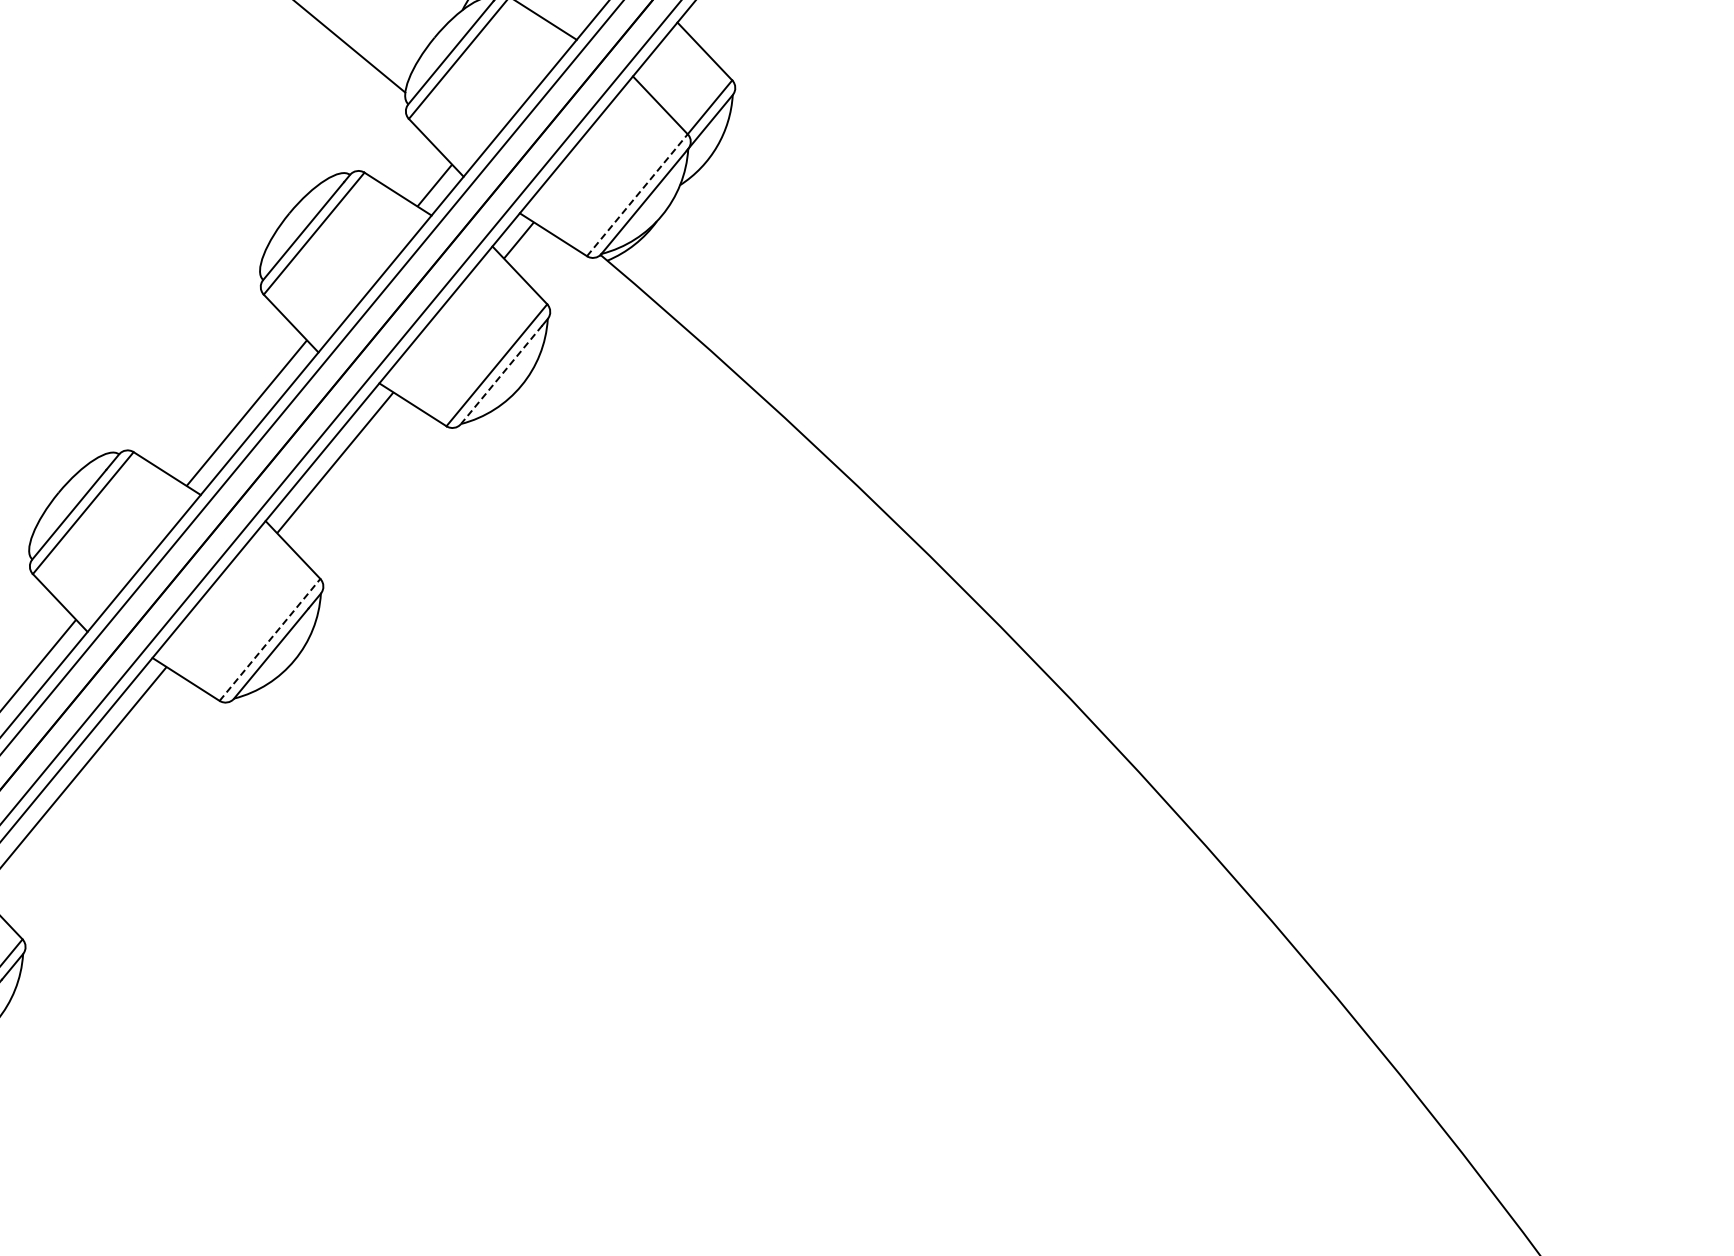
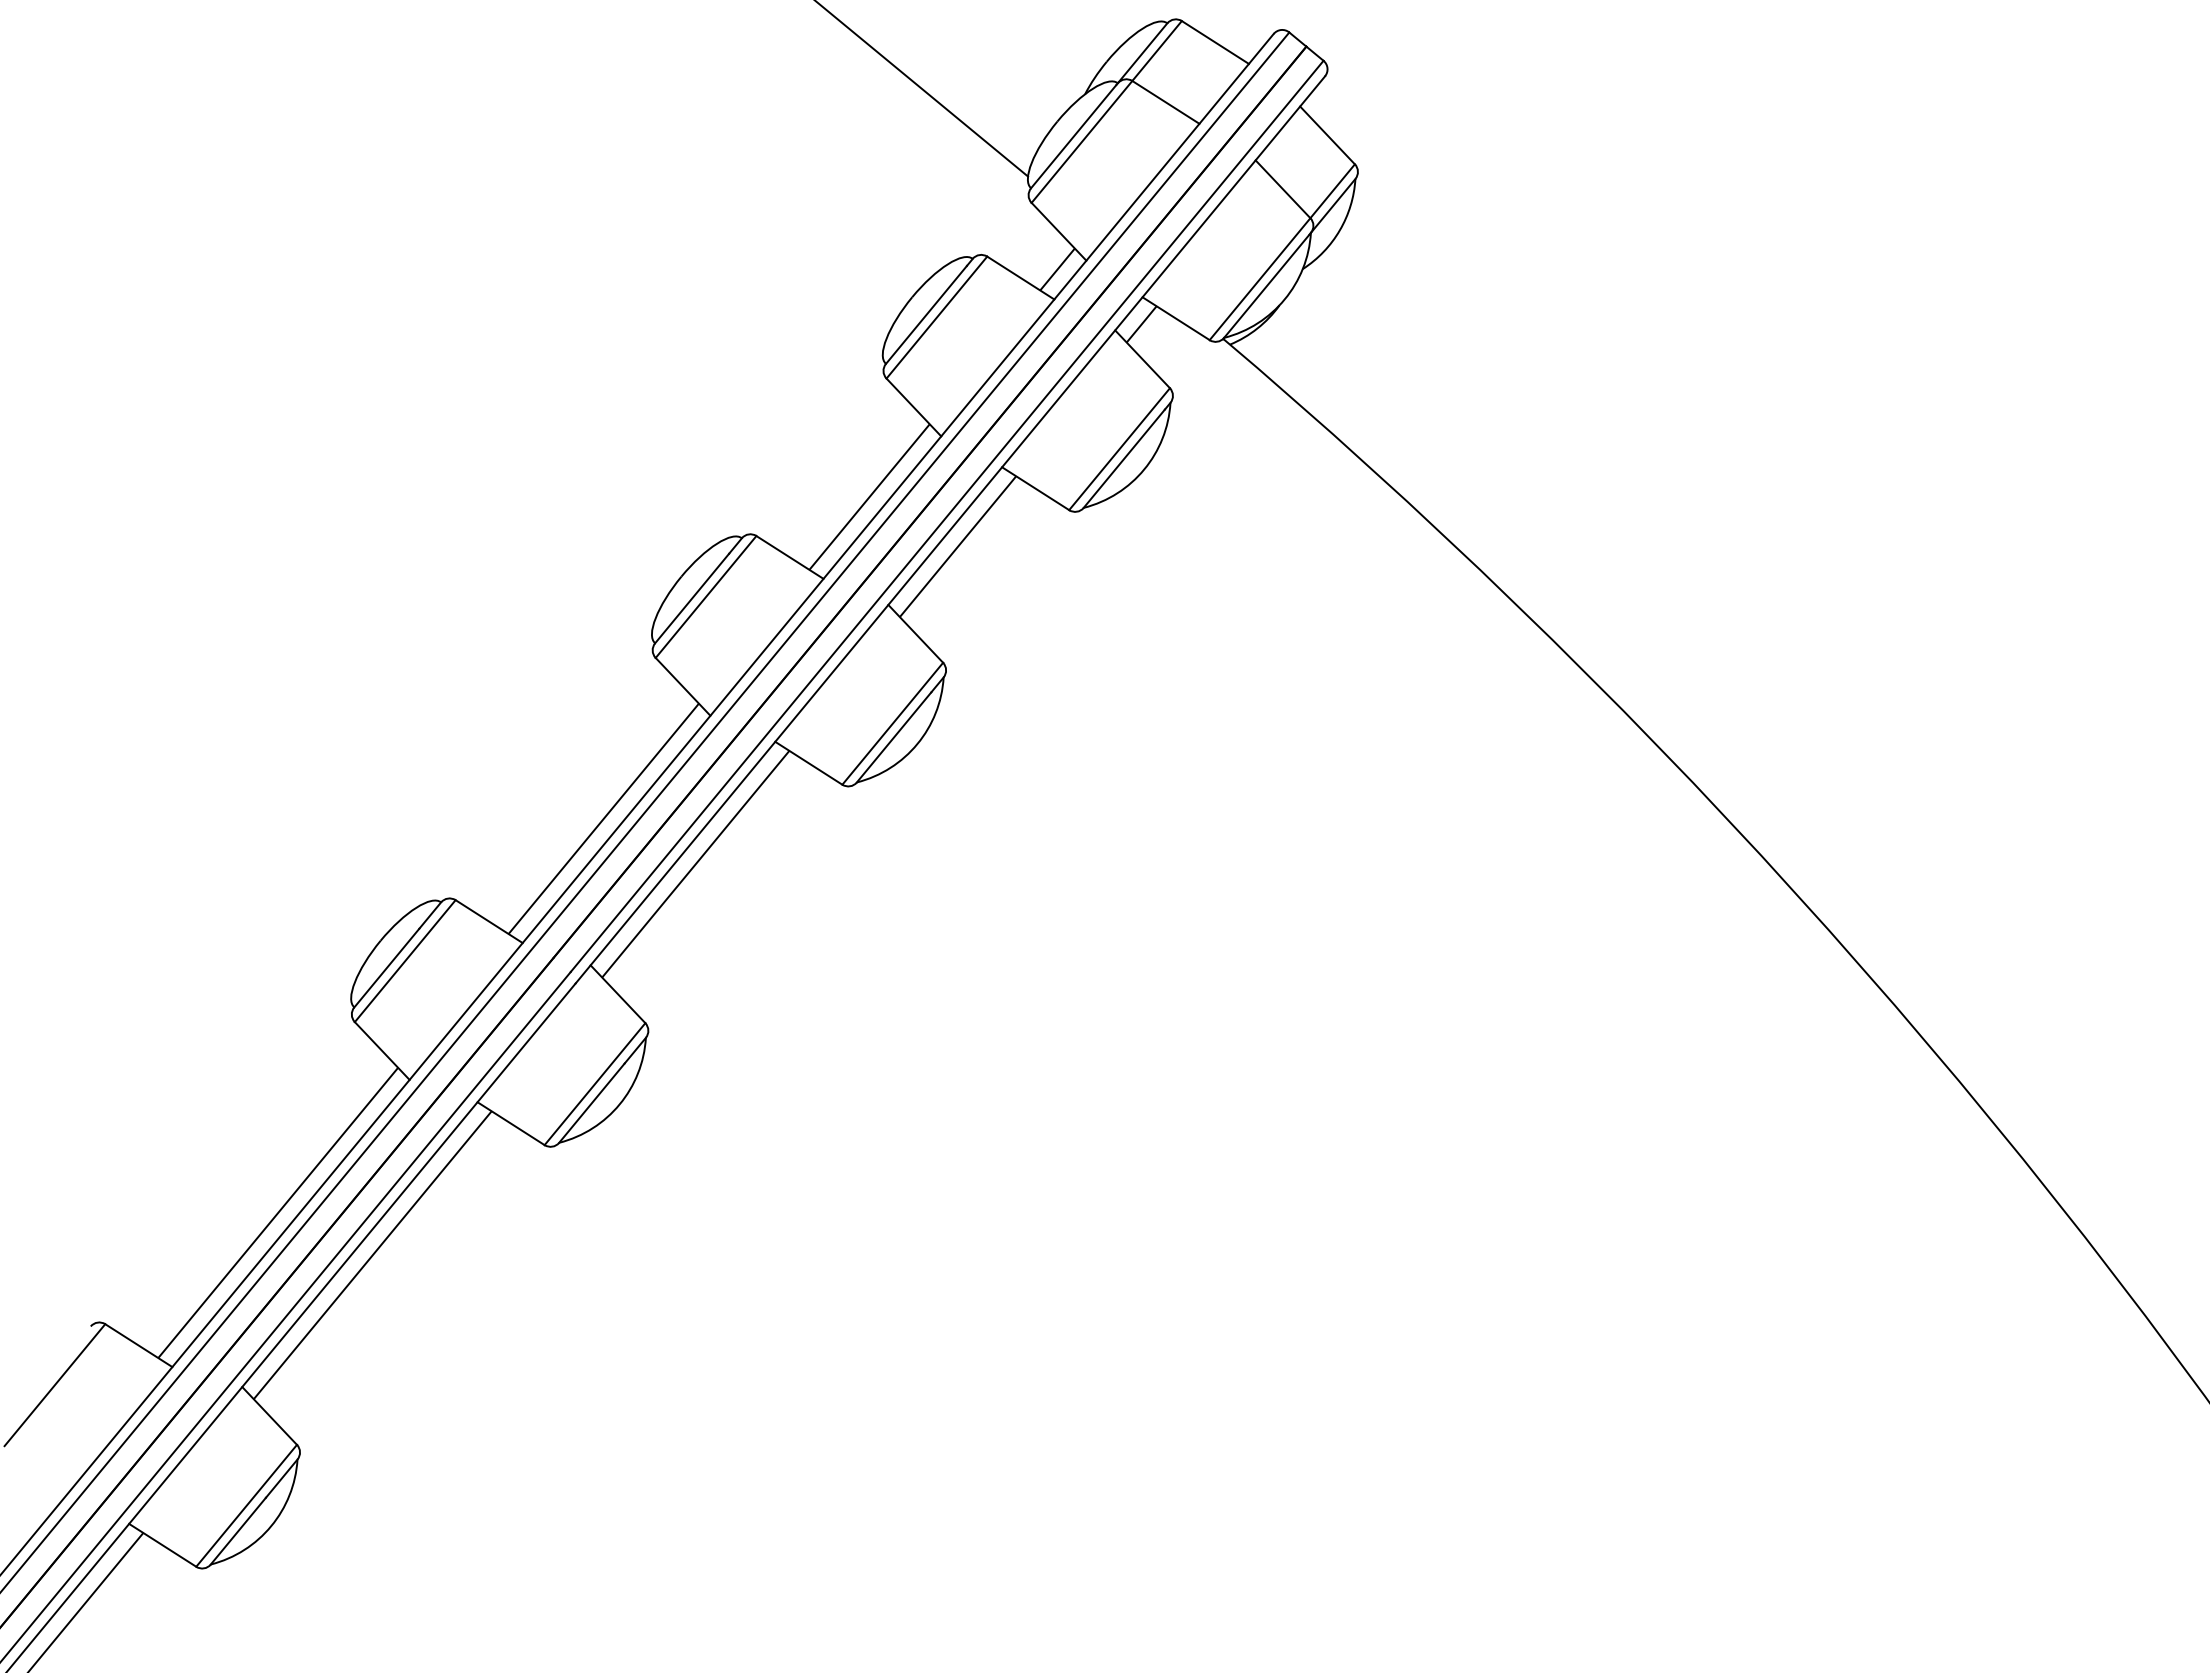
line: (637, 194) -> (1260, 278), dashed -> solid
line: (501, 374) -> (1124, 458), dashed -> solid
line: (270, 639) -> (893, 723), dashed -> solid

